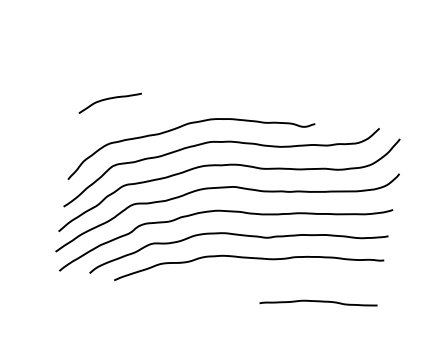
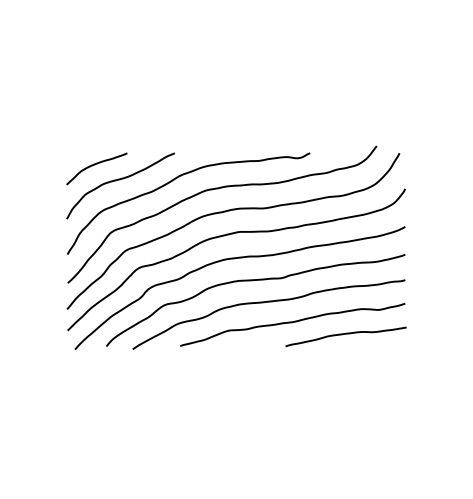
curve: (130, 118) -> (120, 180), added
curve: (269, 282) -> (292, 323), added

